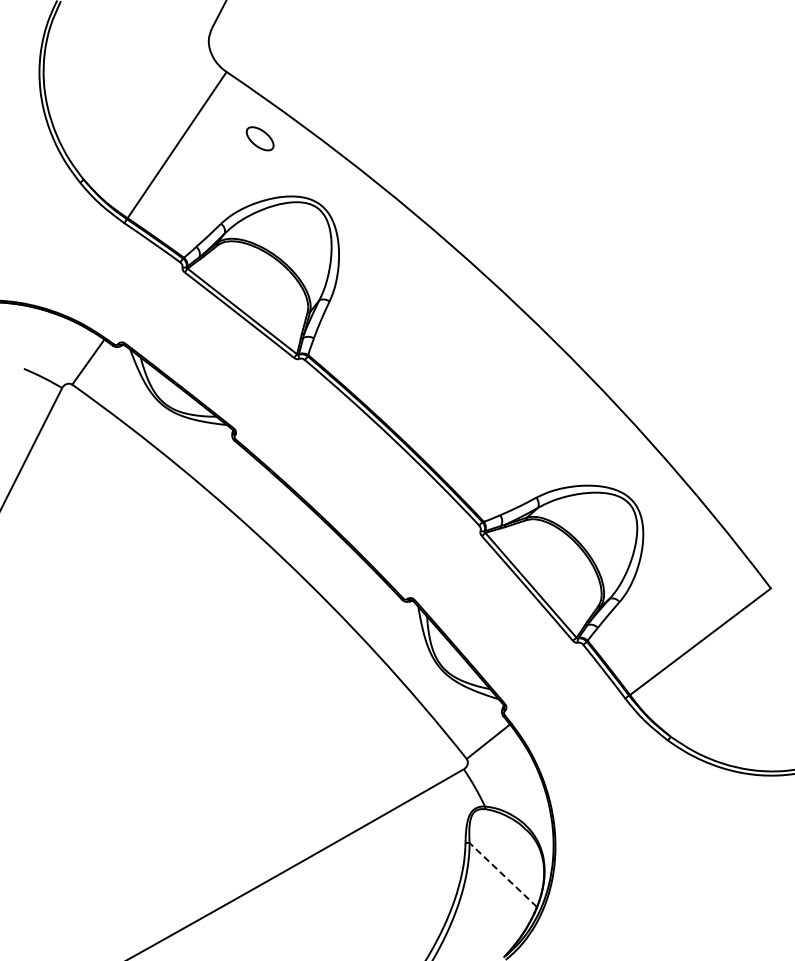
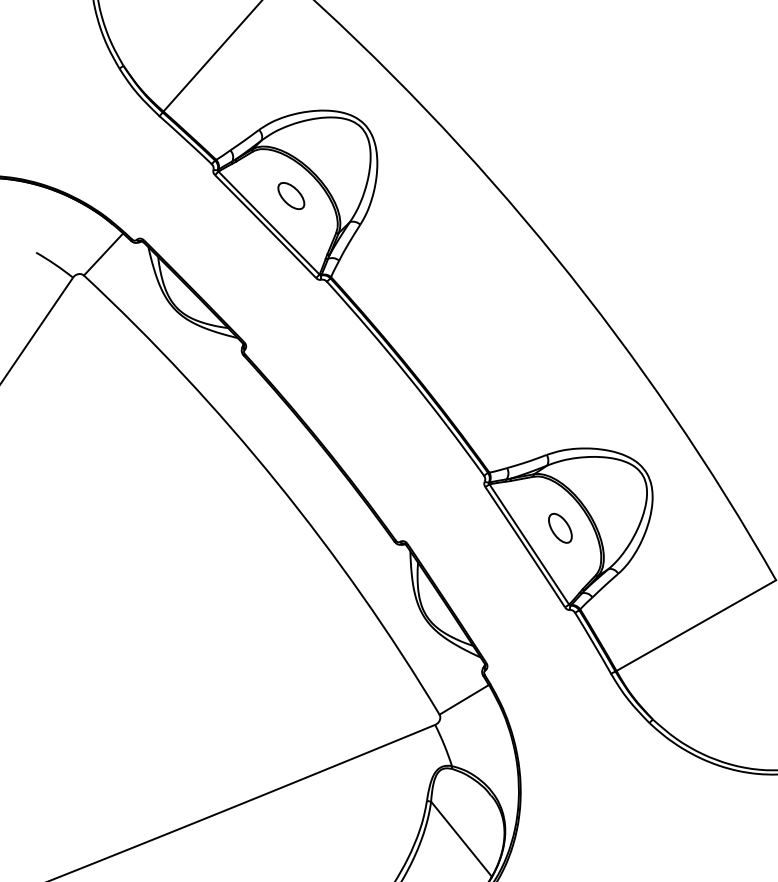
part: (259, 138) -> (290, 195), moved
part: (558, 565) -> (560, 527), added
line: (502, 874) -> (460, 838), dashed -> solid

